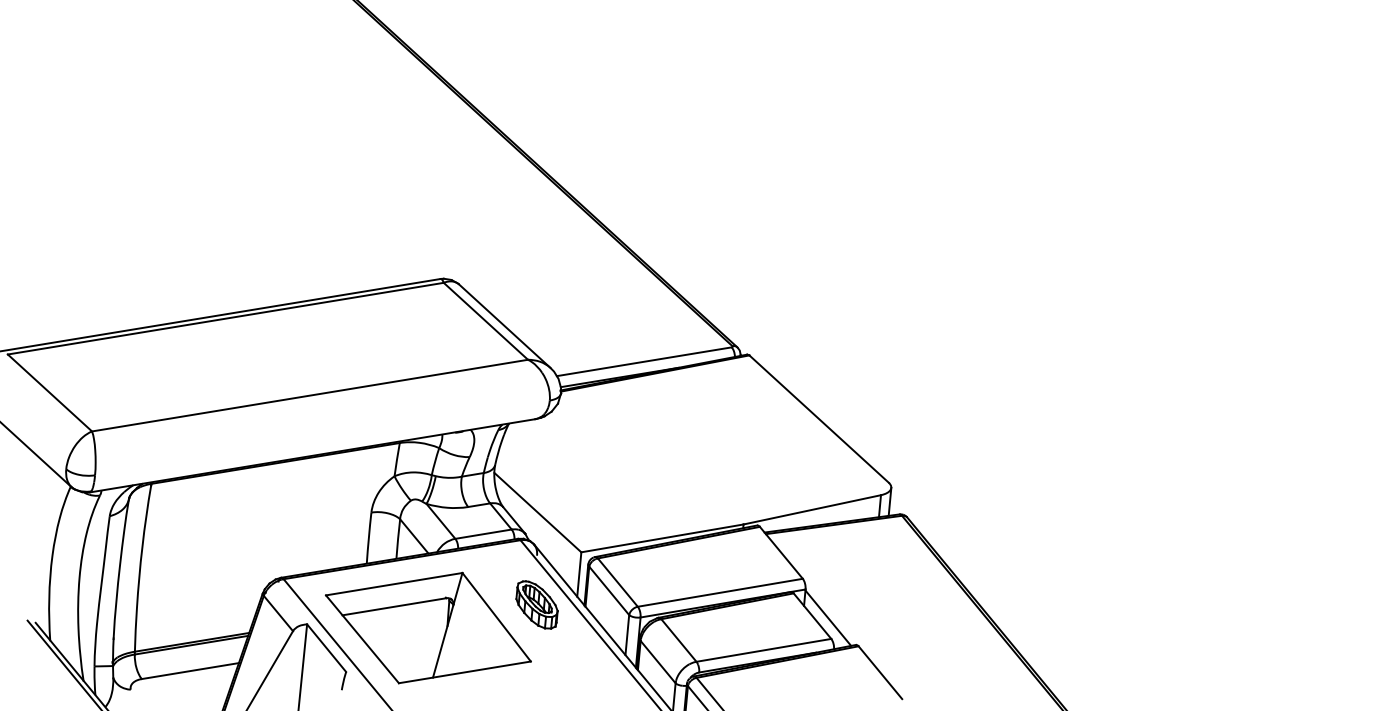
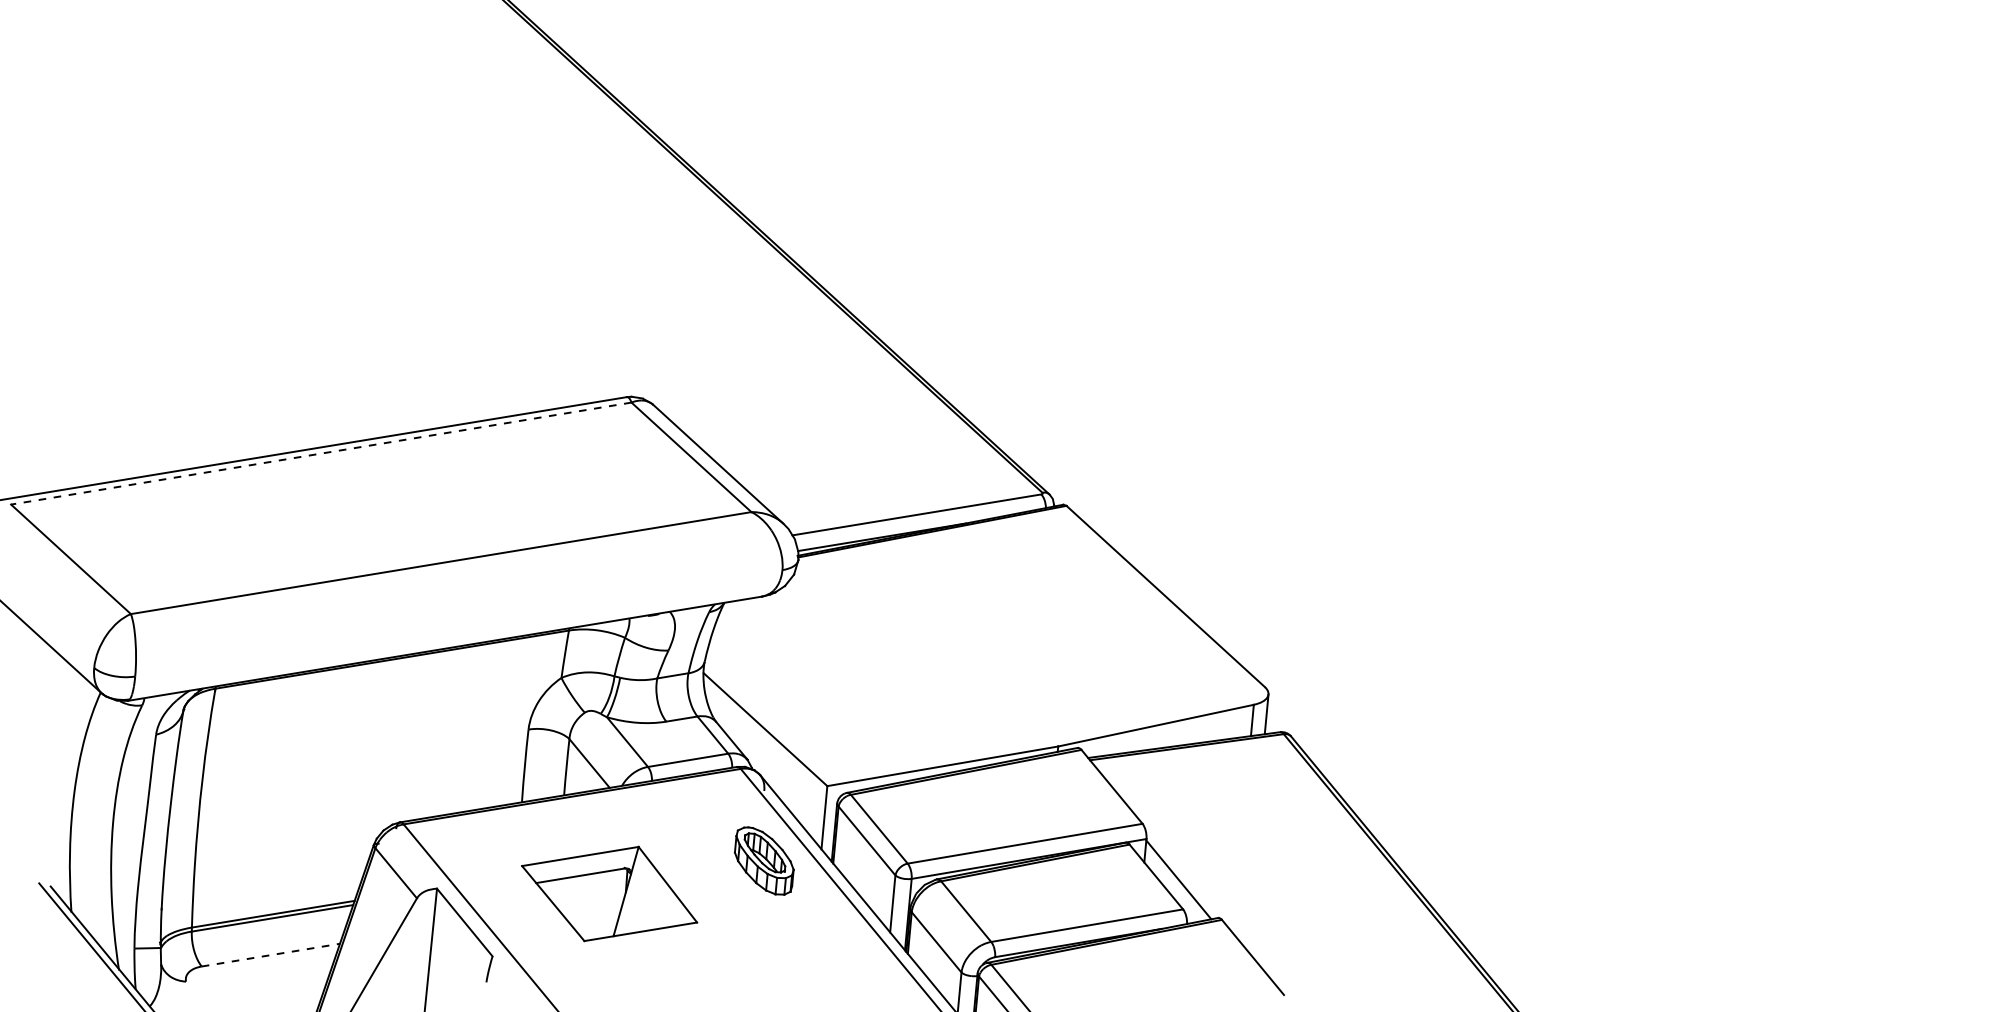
line: (225, 318) -> (320, 453), solid -> dashed
part: (428, 627) -> (609, 893), size x0.6
line: (190, 671) -> (271, 955), solid -> dashed

